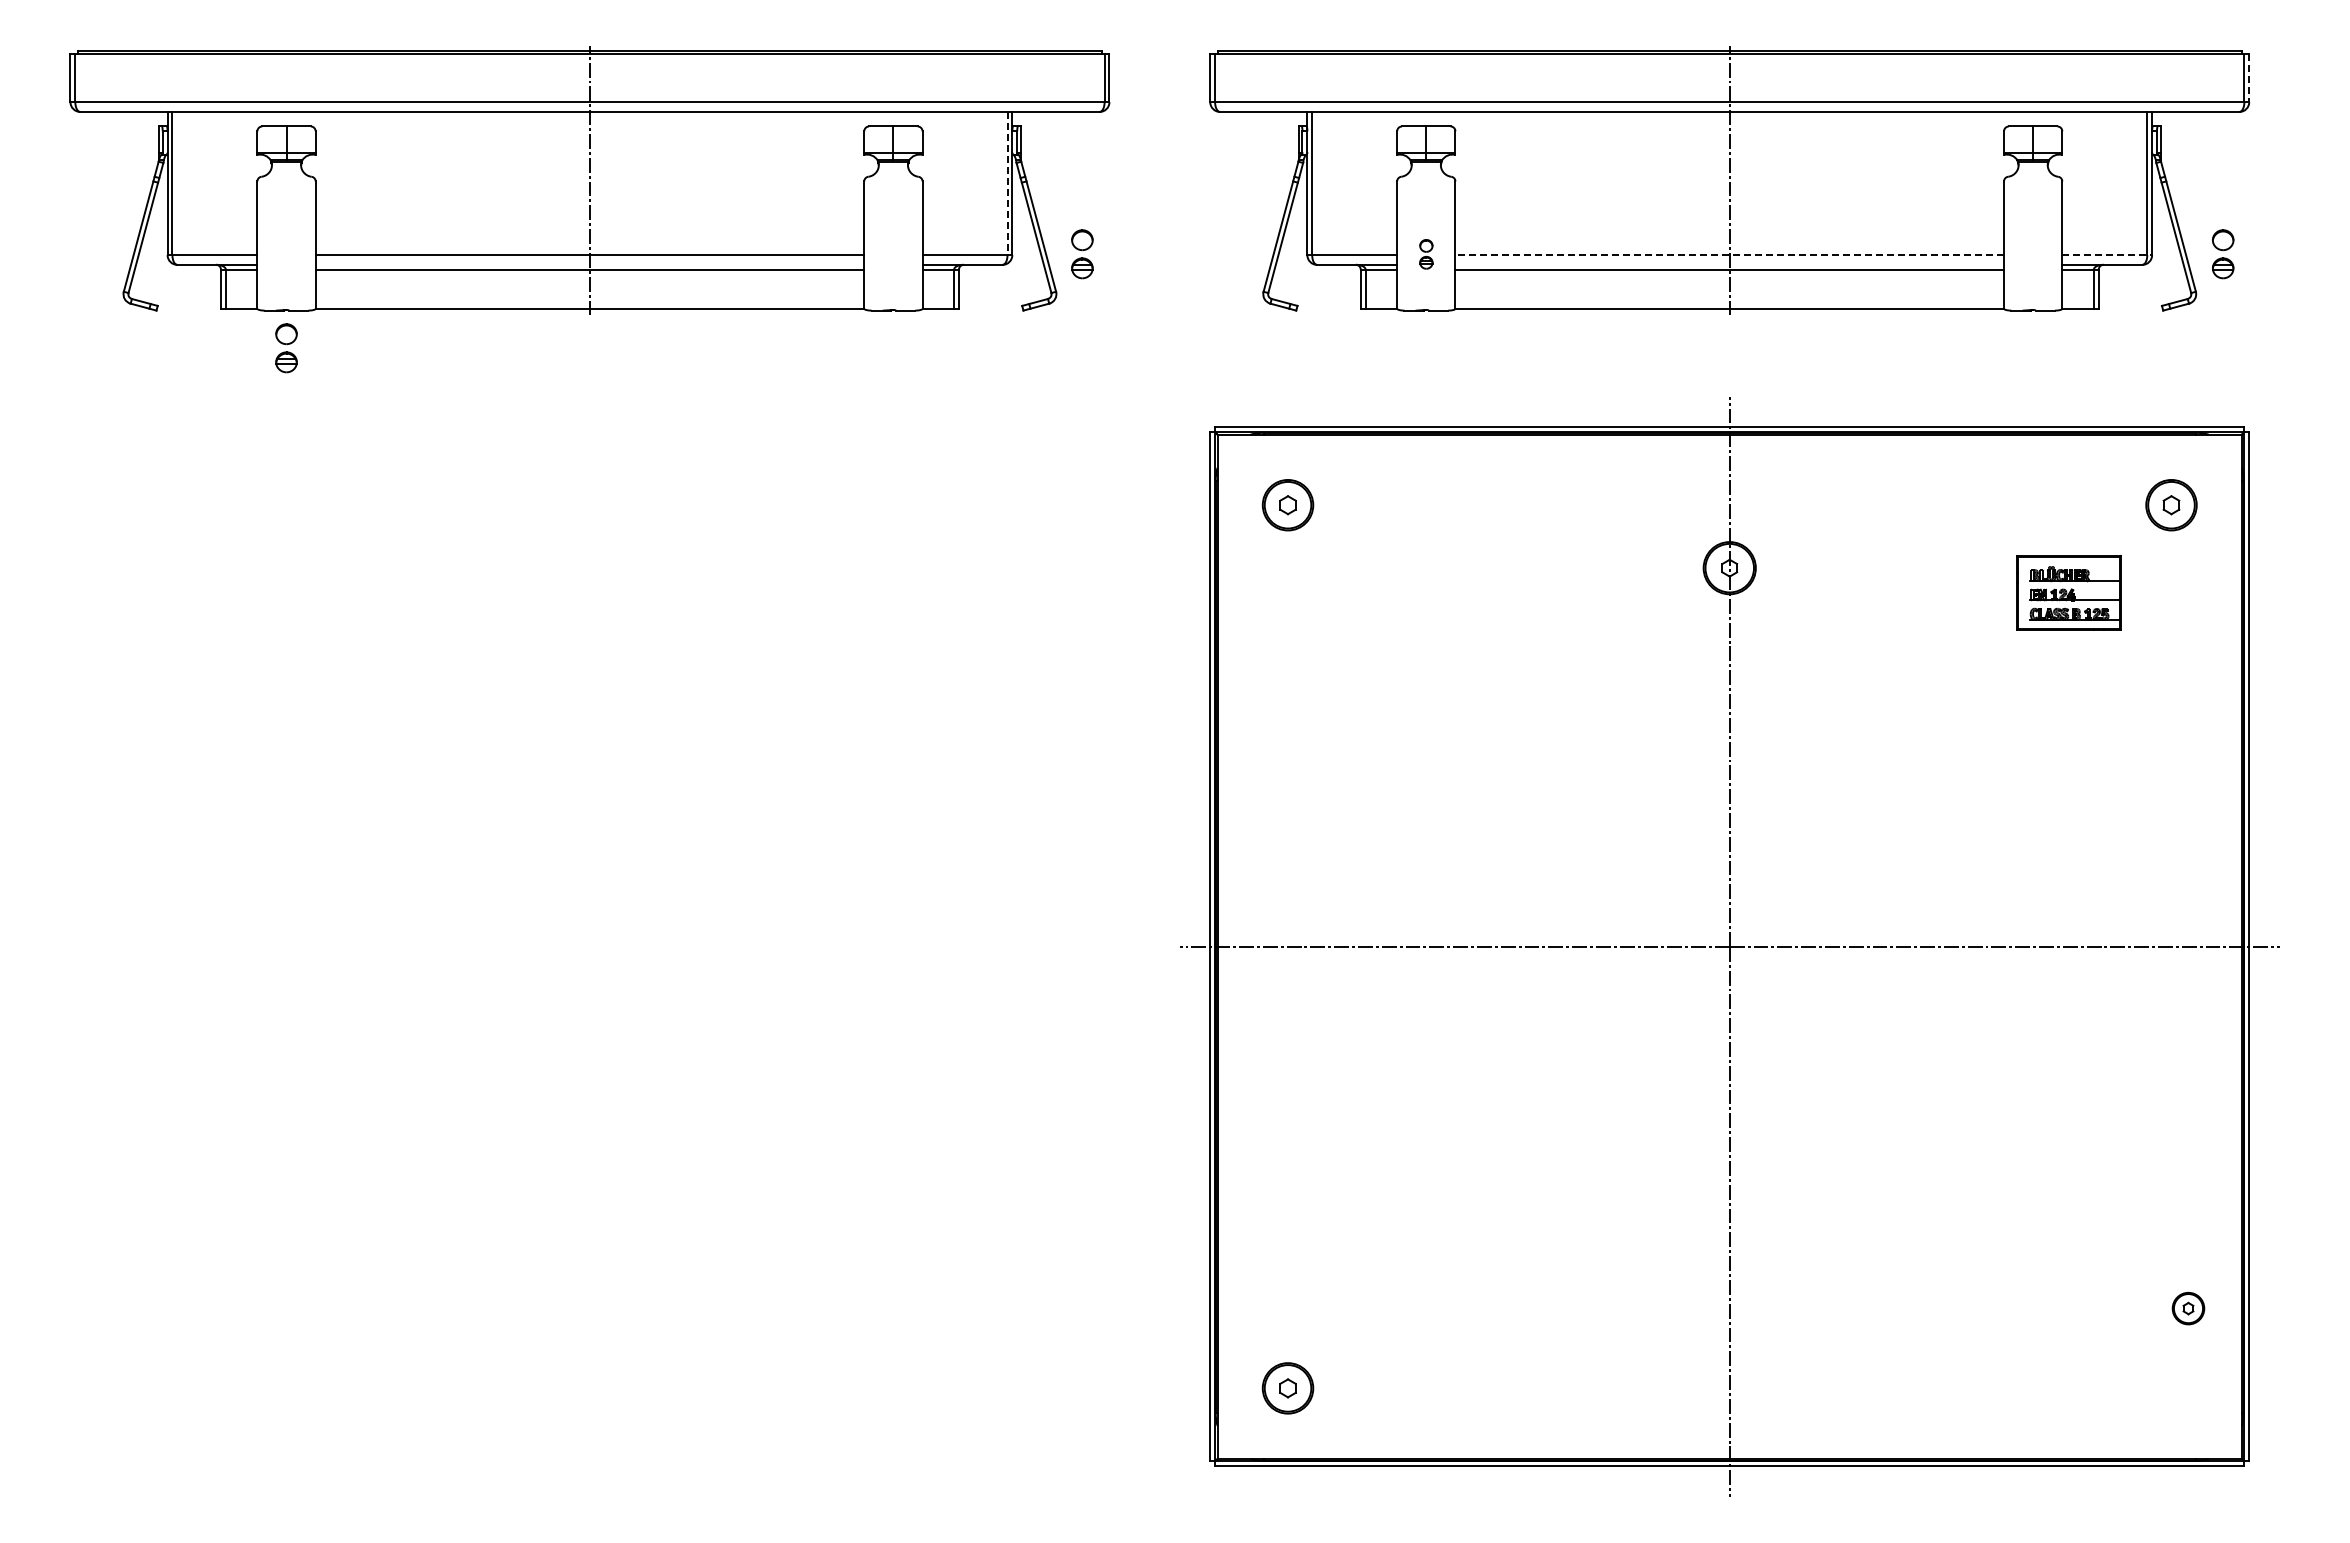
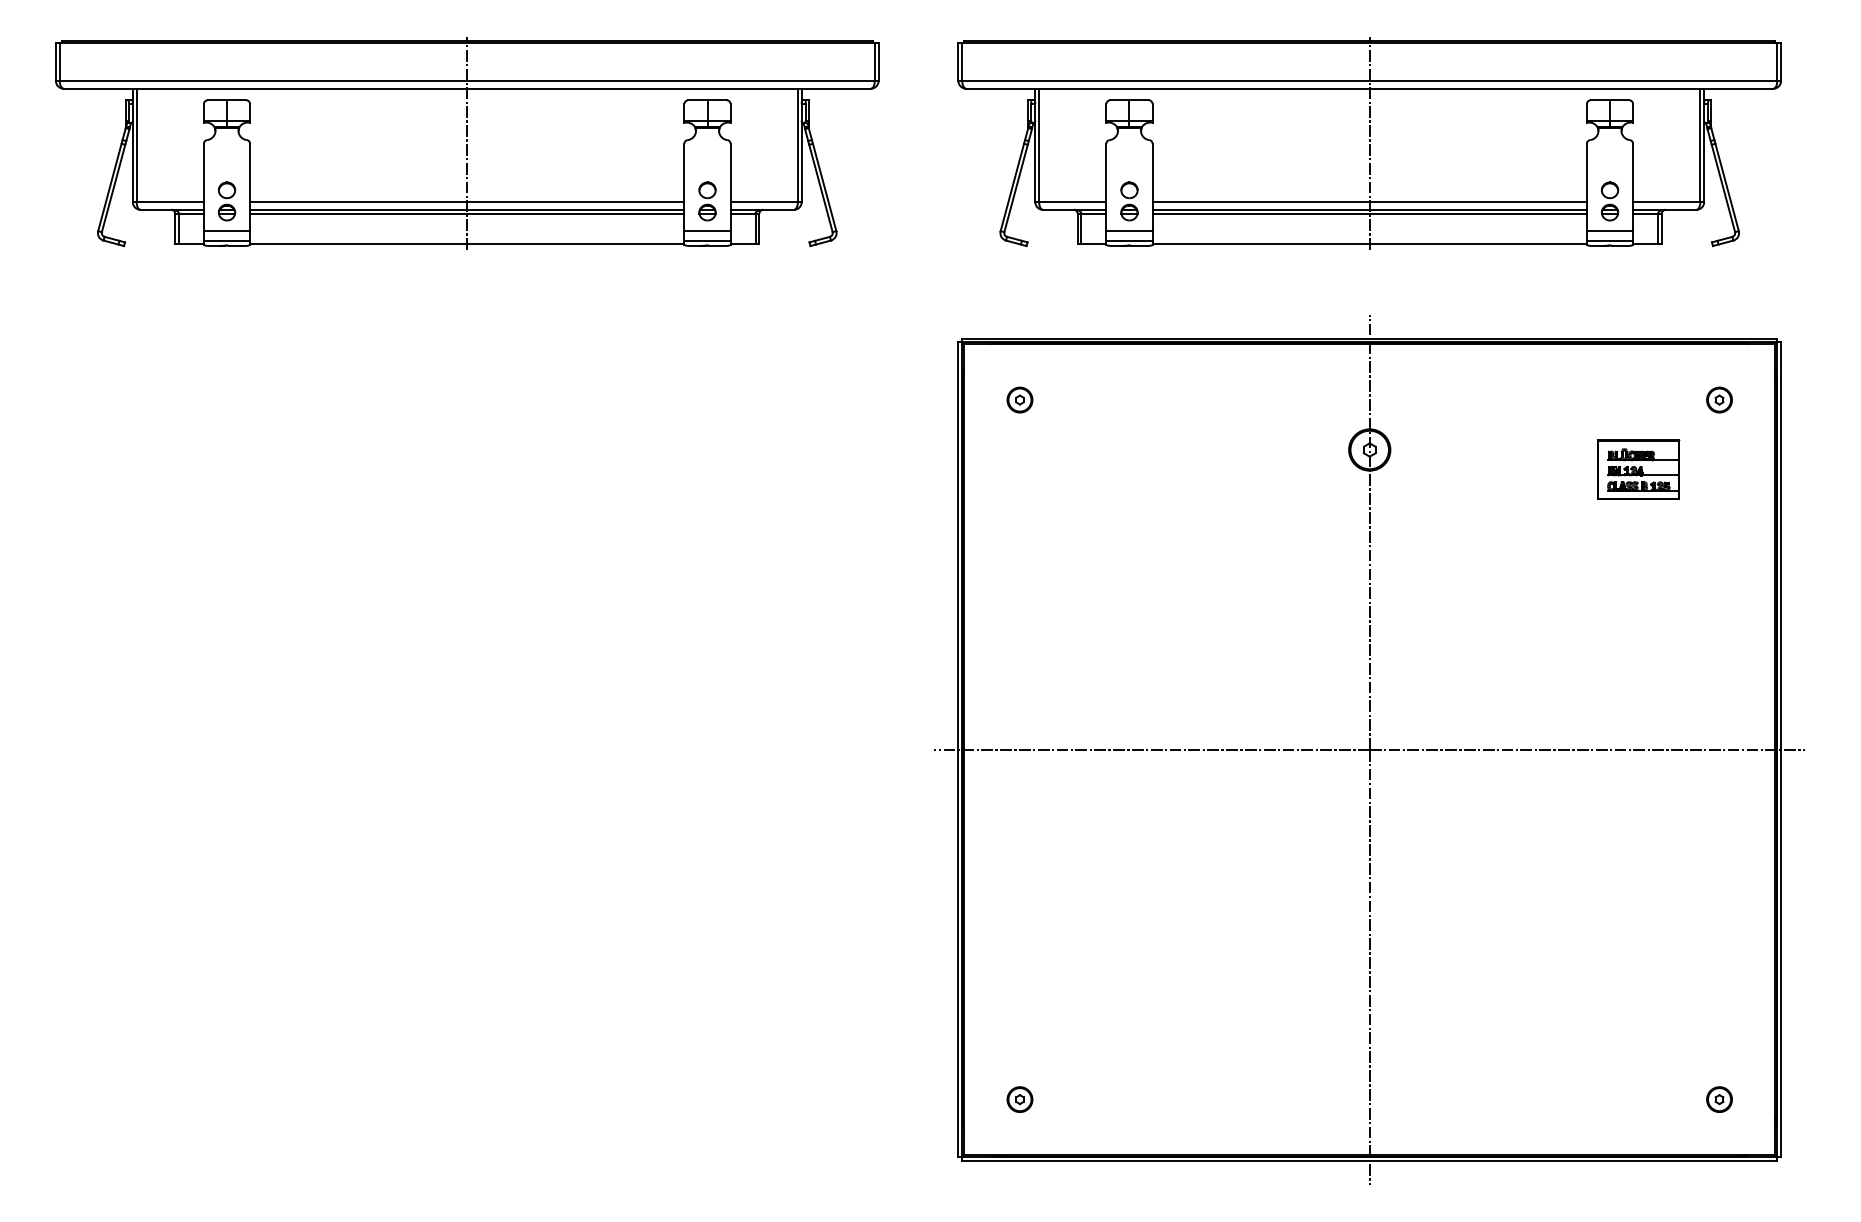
line: (2249, 78) -> (1781, 62), dashed -> solid
line: (1007, 183) -> (797, 145), dashed -> solid
part: (1082, 254) -> (707, 201), moved
part: (1426, 254) -> (1129, 201), size x1.67
part: (2223, 254) -> (1610, 201), moved
line: (1729, 255) -> (1369, 202), dashed -> solid
line: (2107, 255) -> (1668, 202), dashed -> solid
line: (589, 264) -> (466, 209), added
line: (1729, 264) -> (1369, 209), added
line: (286, 291) -> (226, 230), added
line: (893, 291) -> (707, 230), added
line: (1426, 291) -> (1129, 230), added
line: (2033, 291) -> (1610, 230), added
line: (286, 303) -> (226, 240), added
line: (893, 303) -> (707, 240), added
line: (1426, 303) -> (1129, 240), added
line: (2033, 303) -> (1610, 240), added
part: (286, 348) -> (226, 201), moved
part: (1287, 504) -> (1019, 399), size x0.62
part: (2171, 504) -> (1719, 399), size x0.62
part: (2188, 1308) -> (1719, 1099), moved
part: (1287, 1388) -> (1019, 1099), size x0.62

